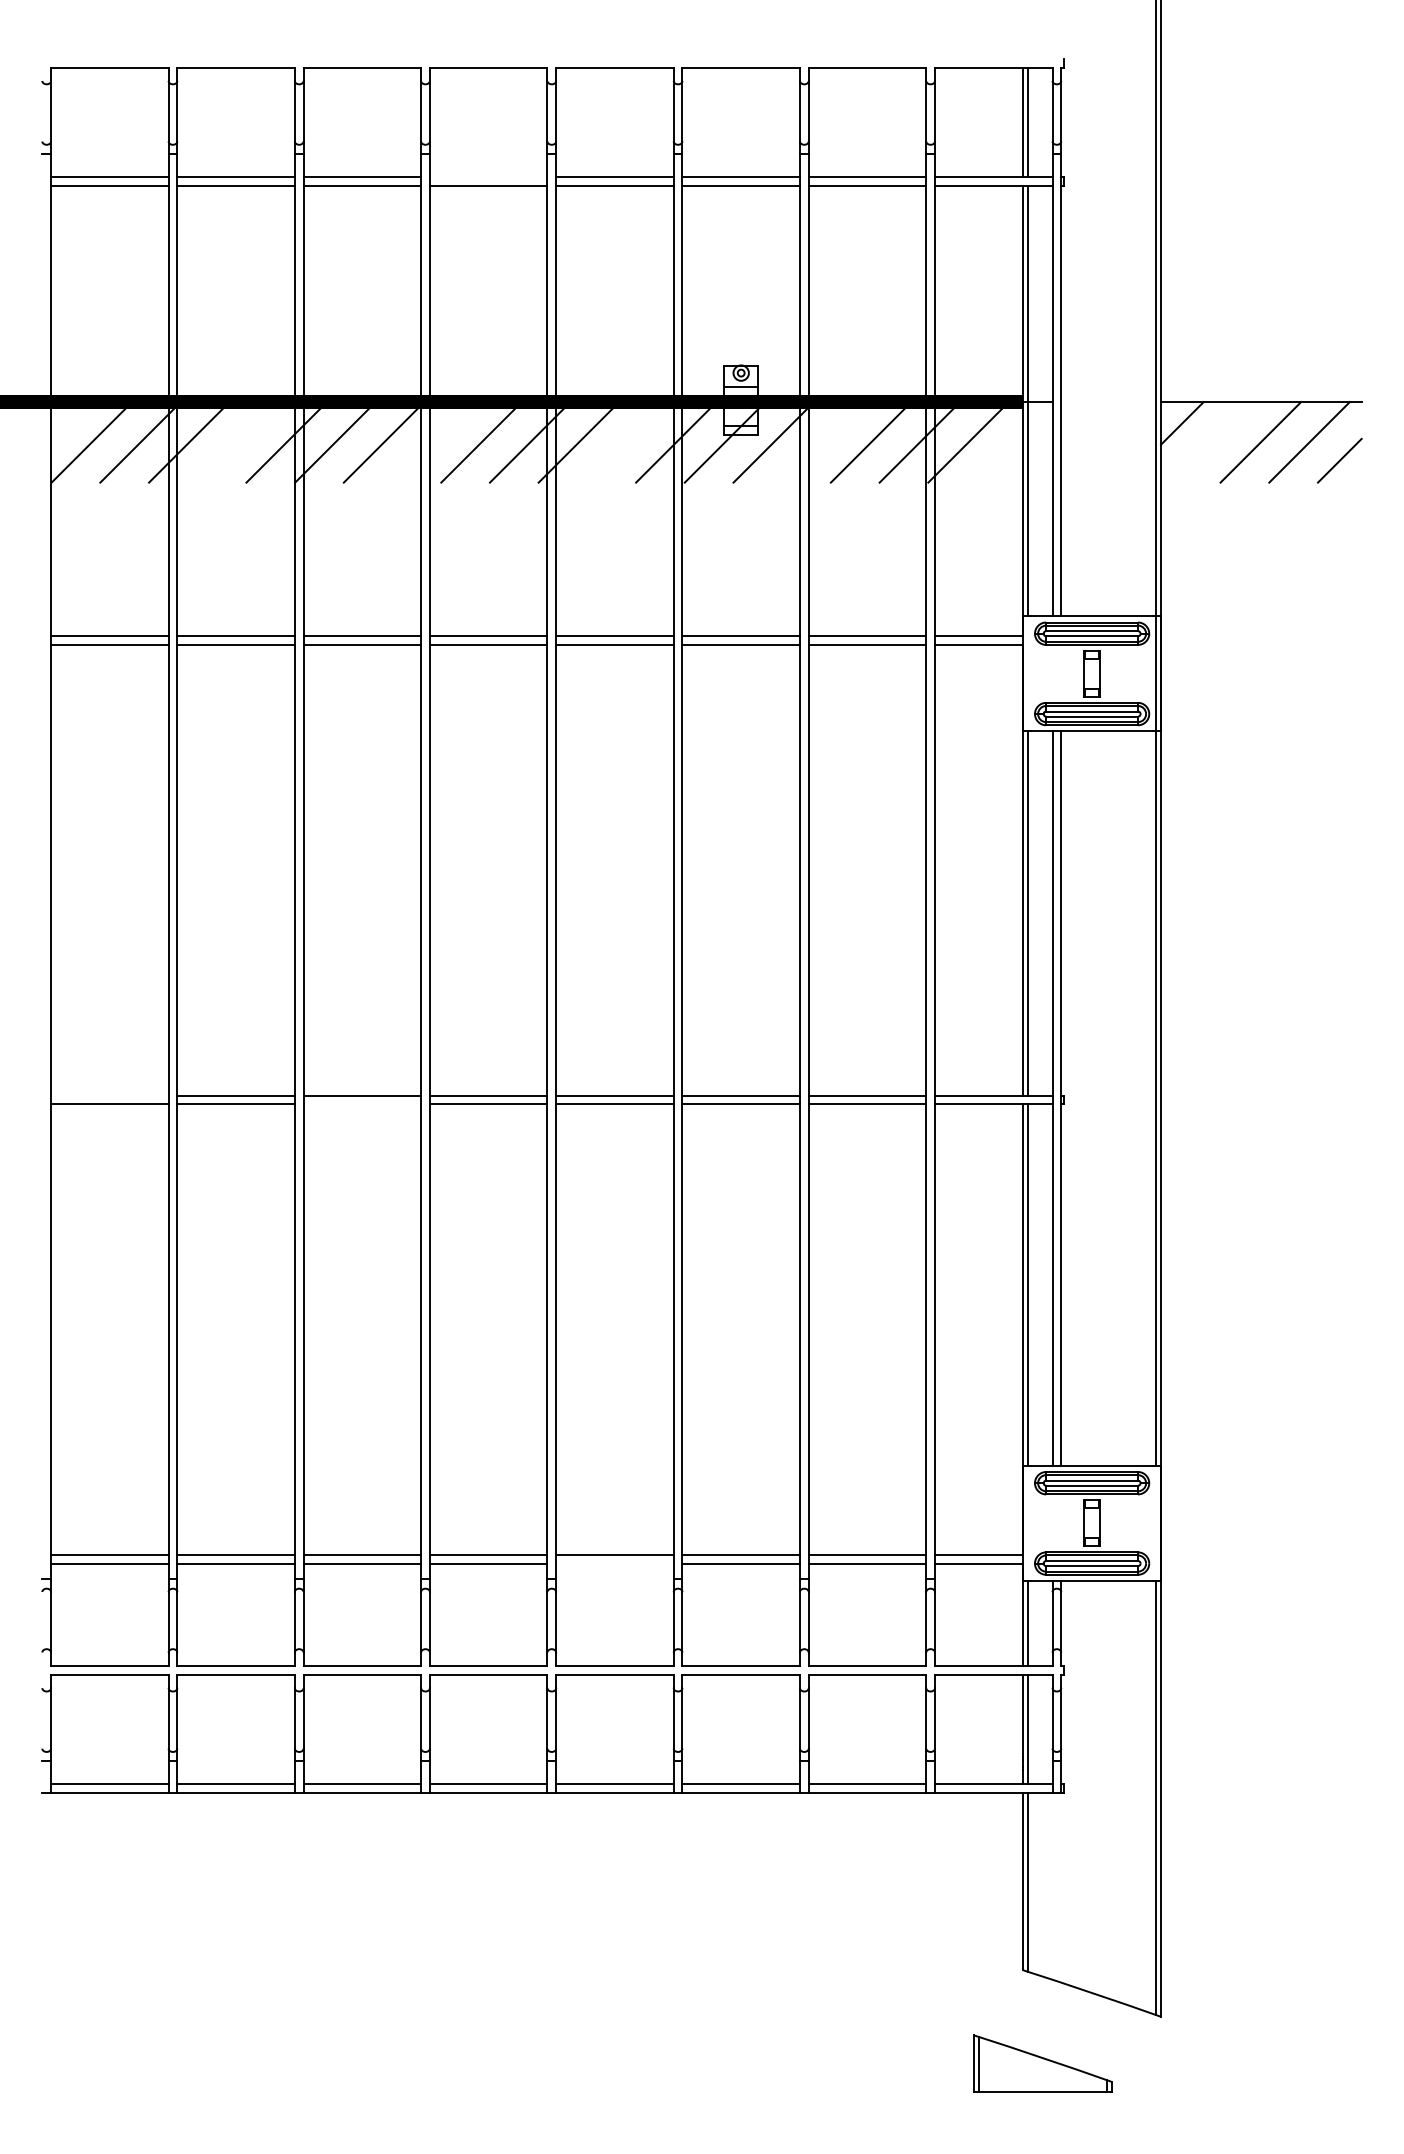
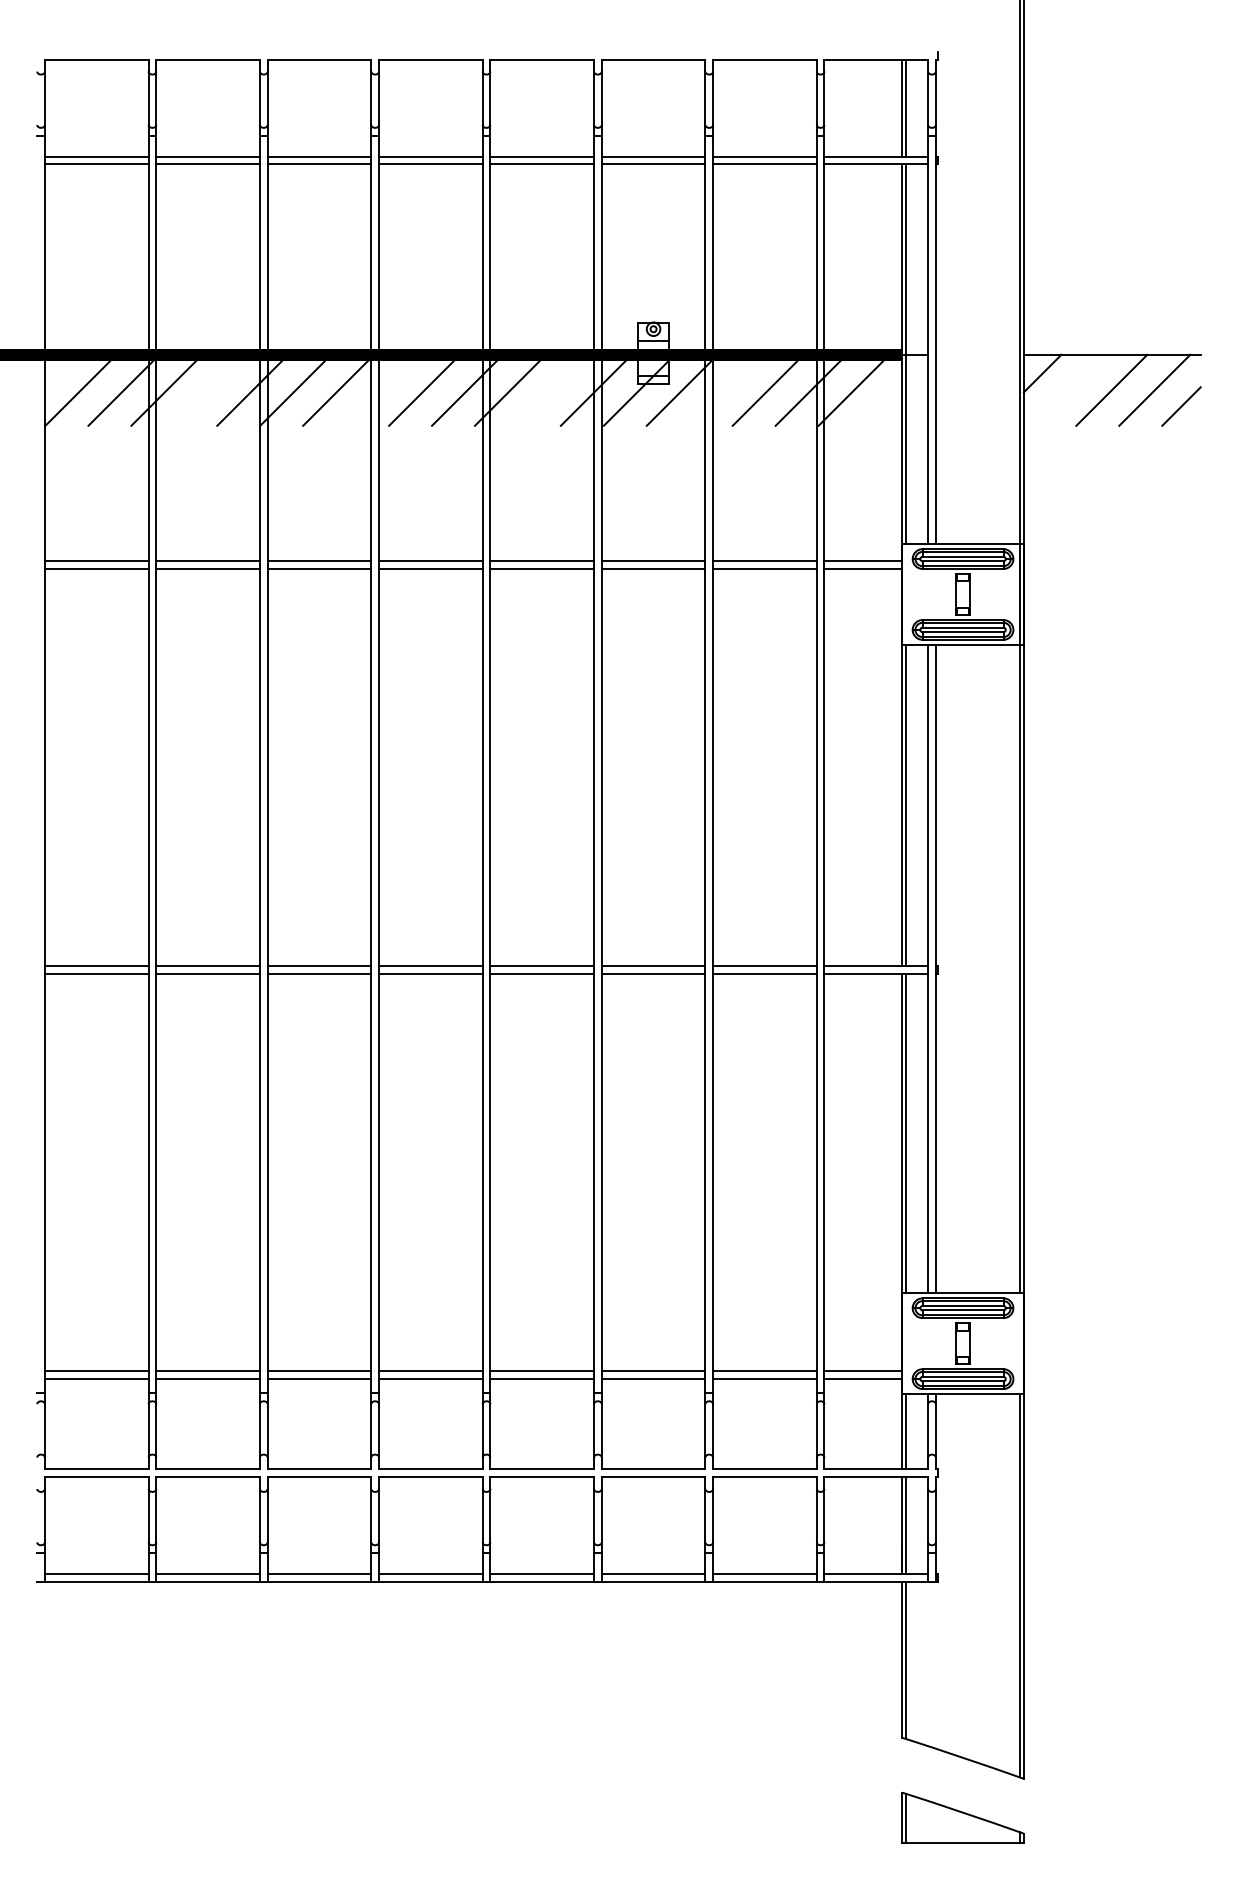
line: (488, 177) -> (430, 156), added
line: (109, 1095) -> (96, 966), added
line: (362, 1104) -> (319, 974), added
line: (614, 1563) -> (541, 1379), added
part: (1042, 2063) -> (962, 1817), moved

